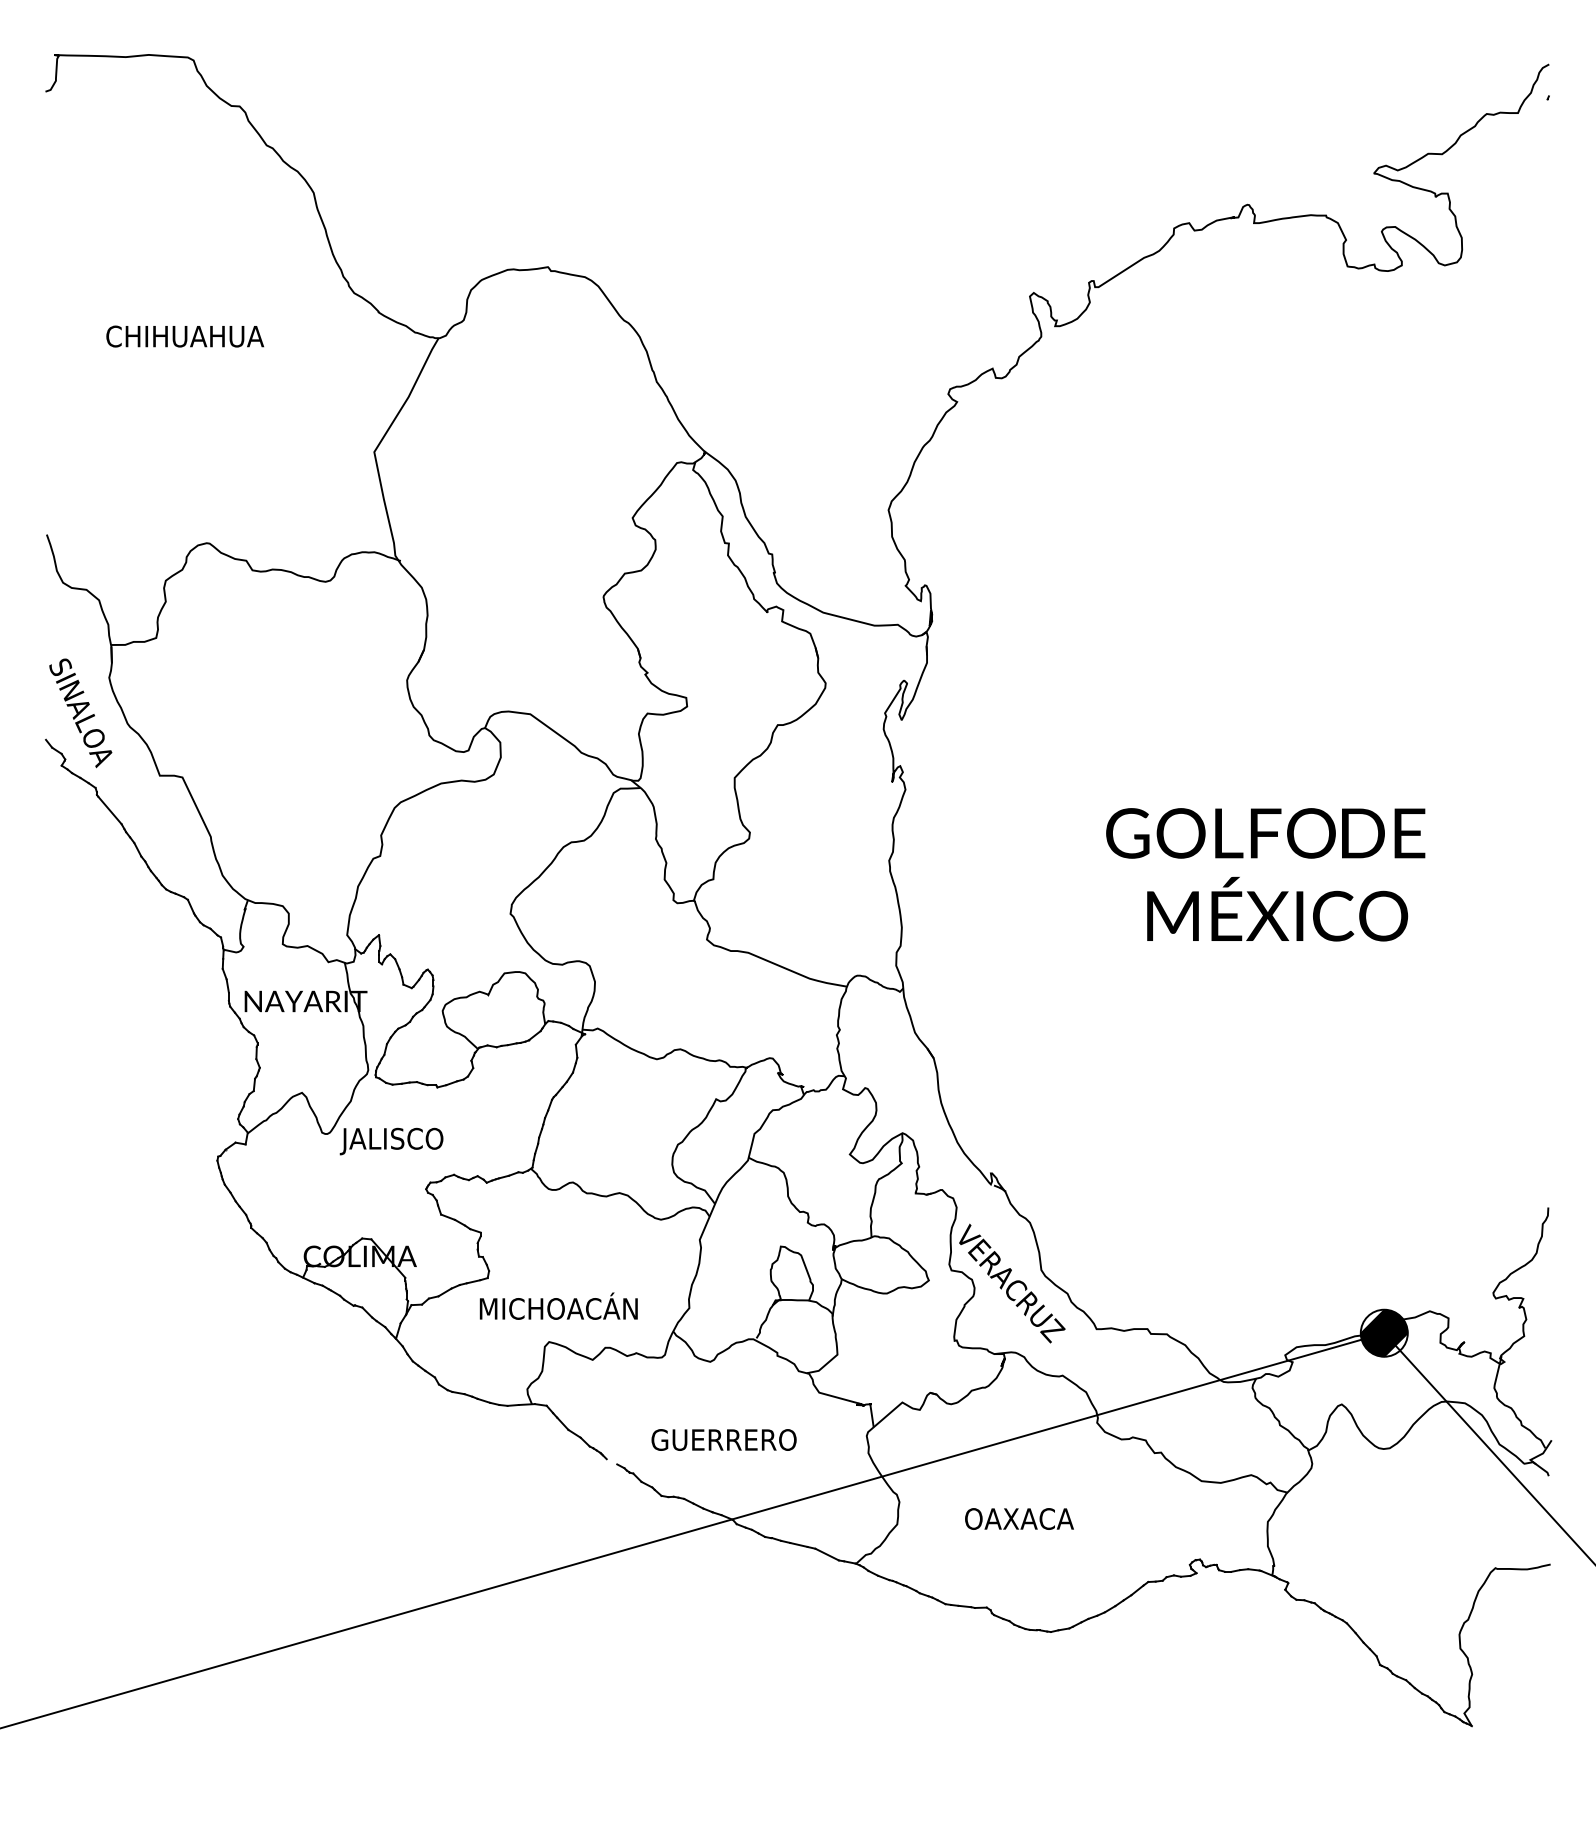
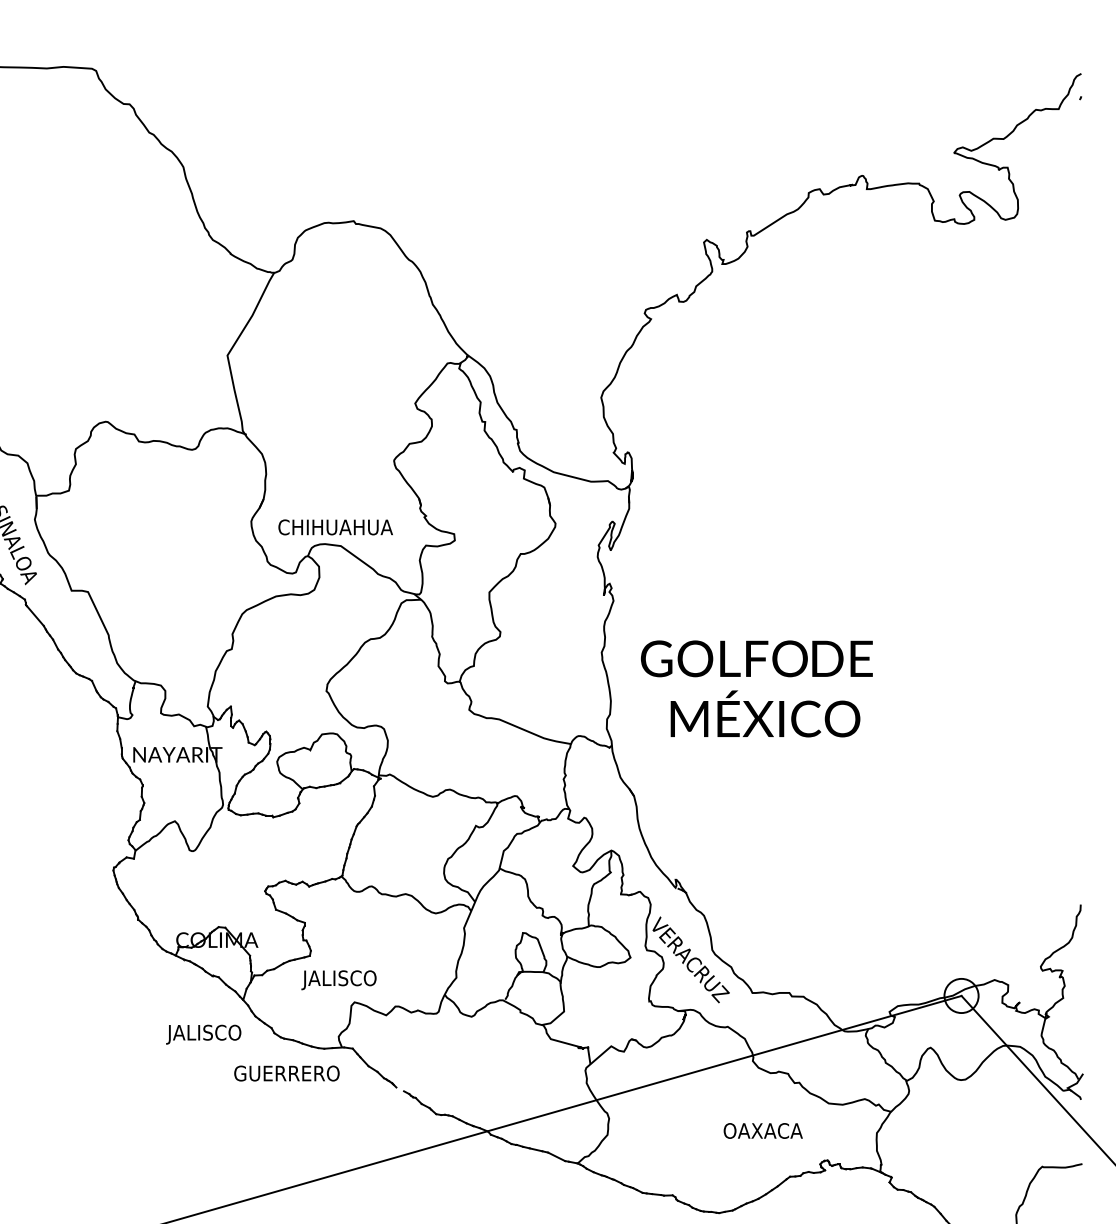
text: (185, 336) -> (335, 527), moved
text: (1265, 874) -> (756, 688), moved
text: (391, 1141) -> (203, 1034), moved
text: (556, 1308) -> (359, 977), MICHOACÁN -> JALISCO
hatch: (1383, 1332) -> (960, 995), removed
text: (723, 1439) -> (286, 1073), moved
text: (1019, 1518) -> (763, 1130), moved

